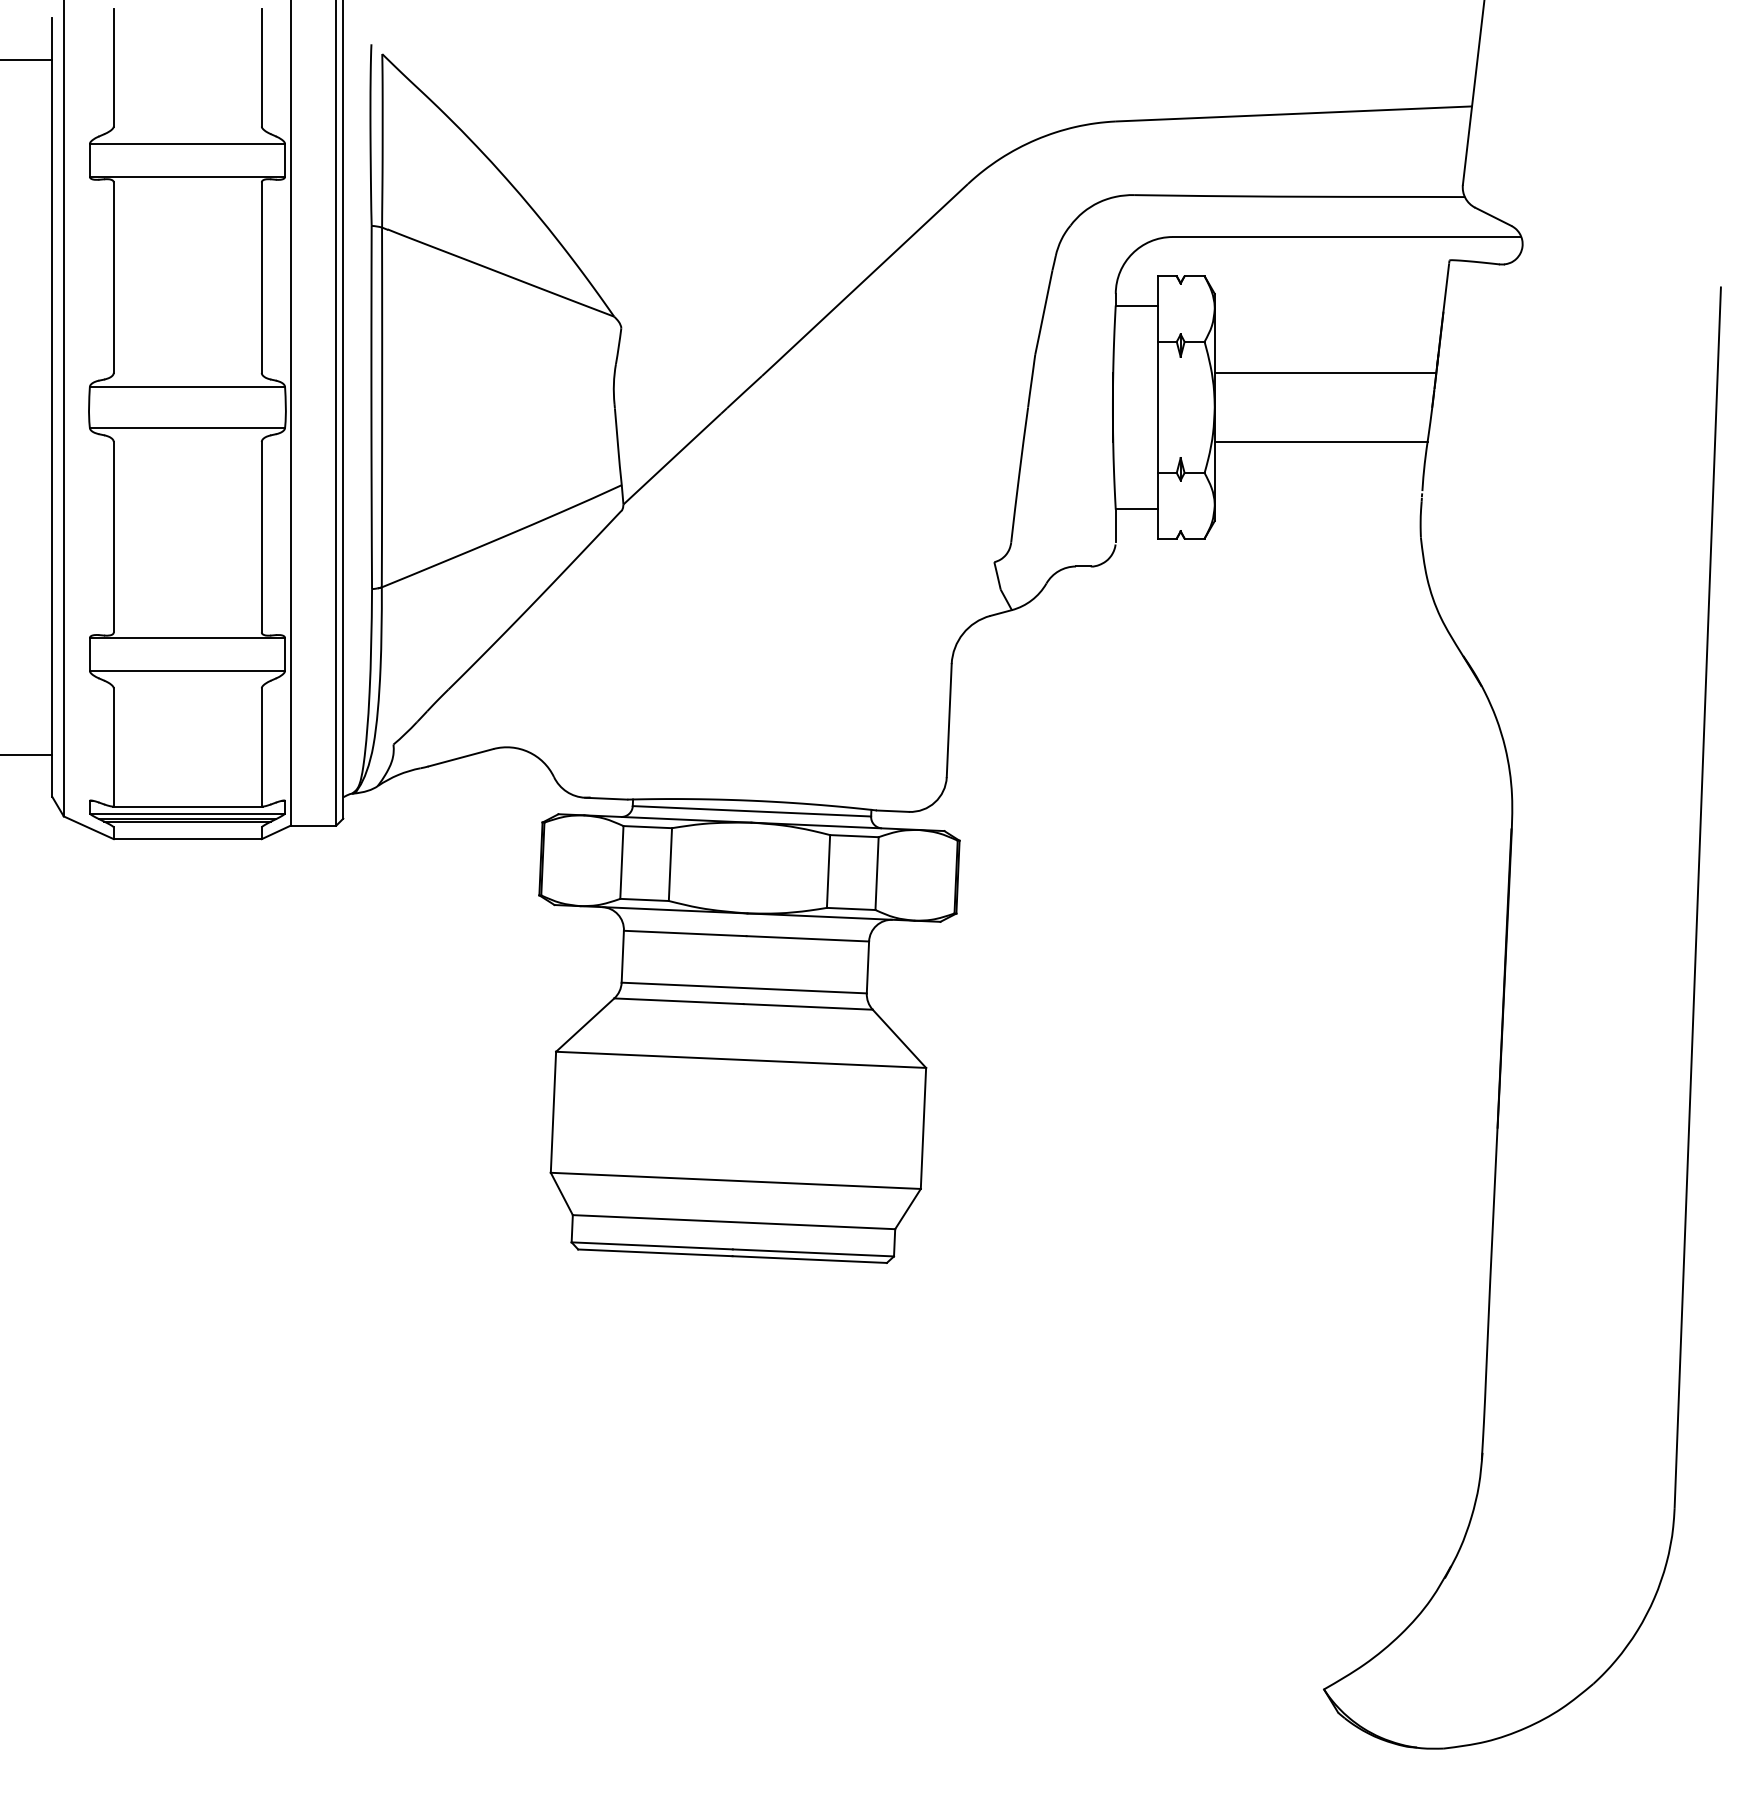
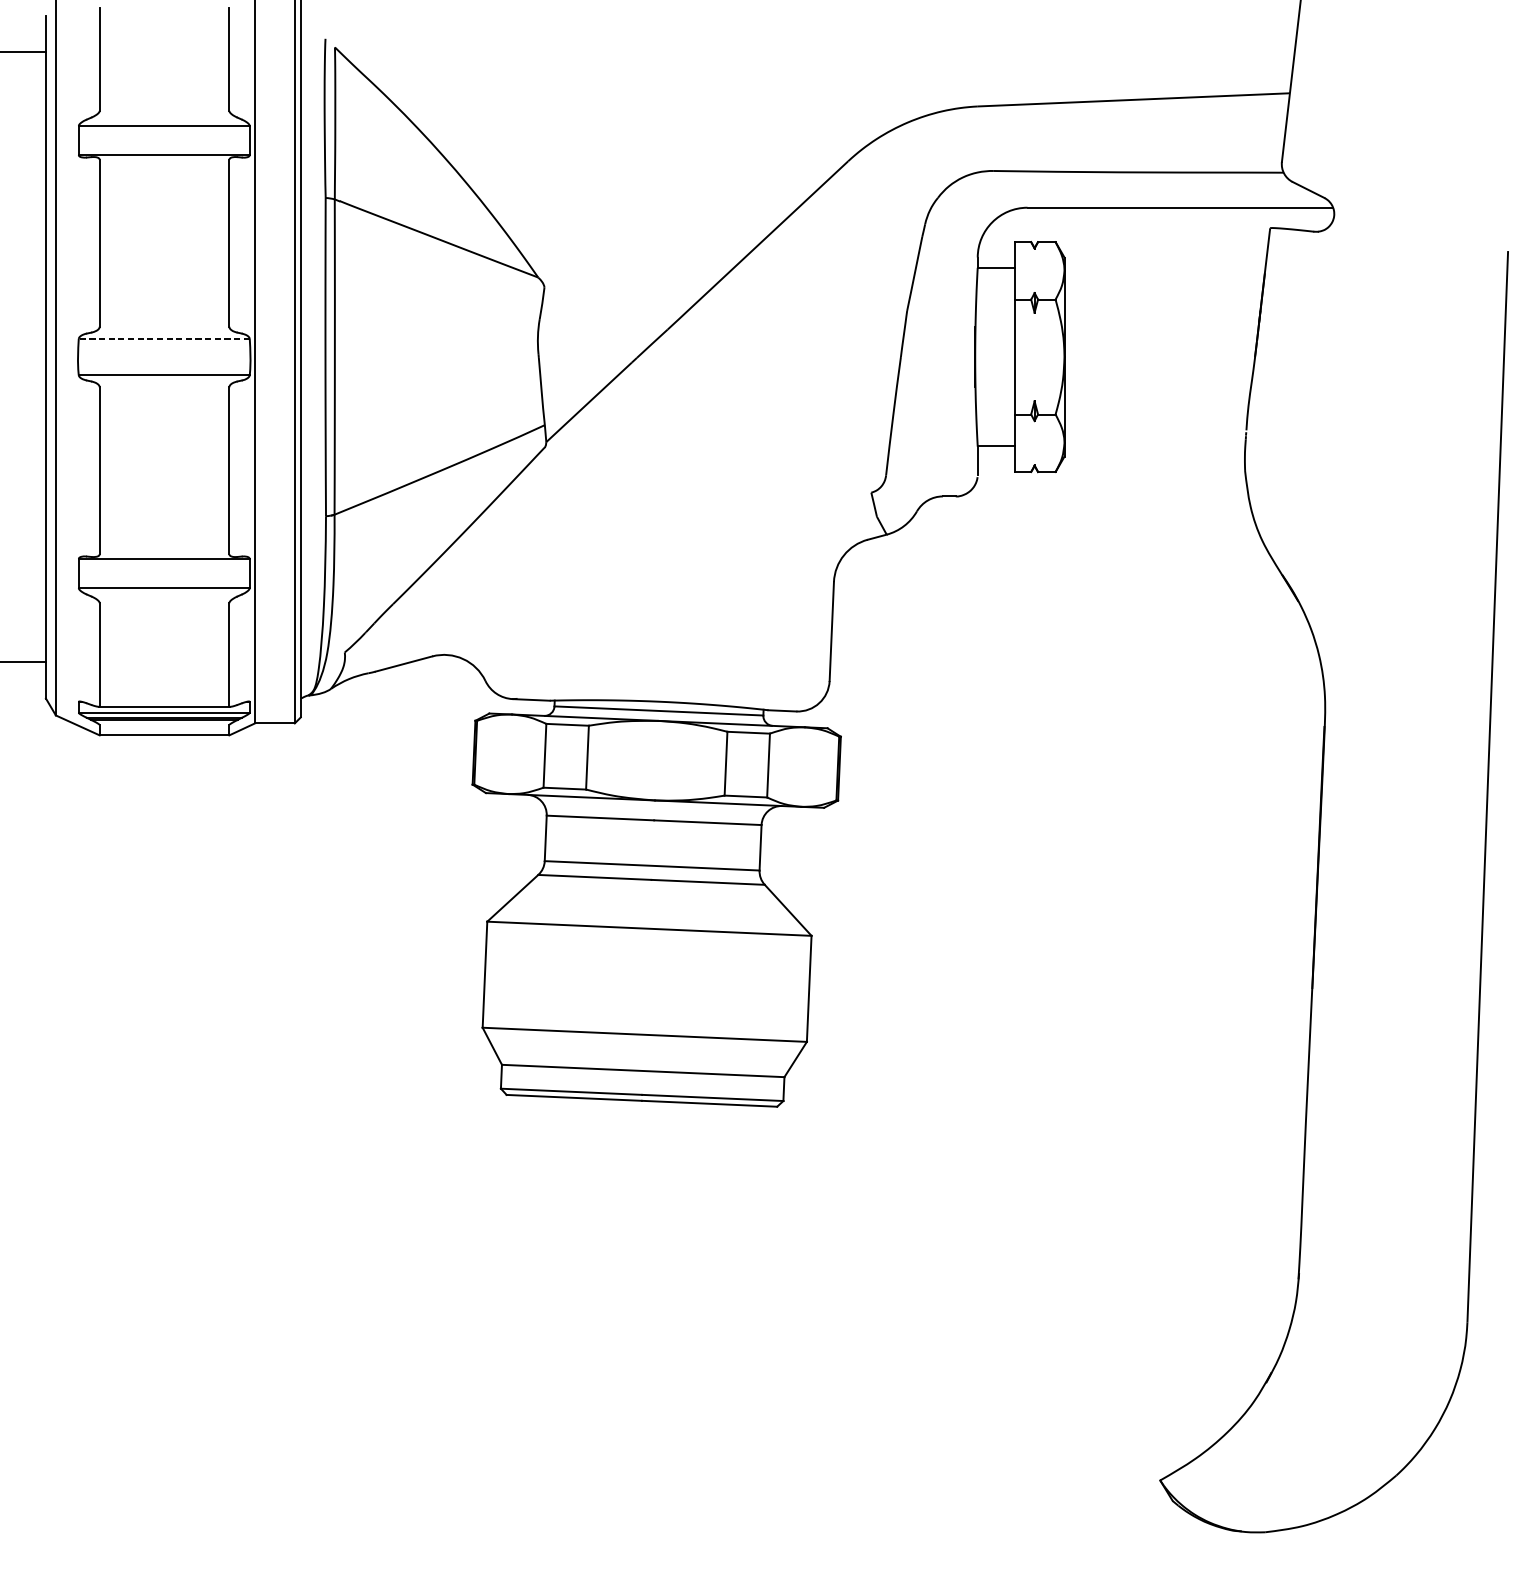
line: (1325, 373) -> (1161, 327), removed
line: (187, 386) -> (164, 338), solid -> dashed
line: (1320, 441) -> (1157, 386), removed

